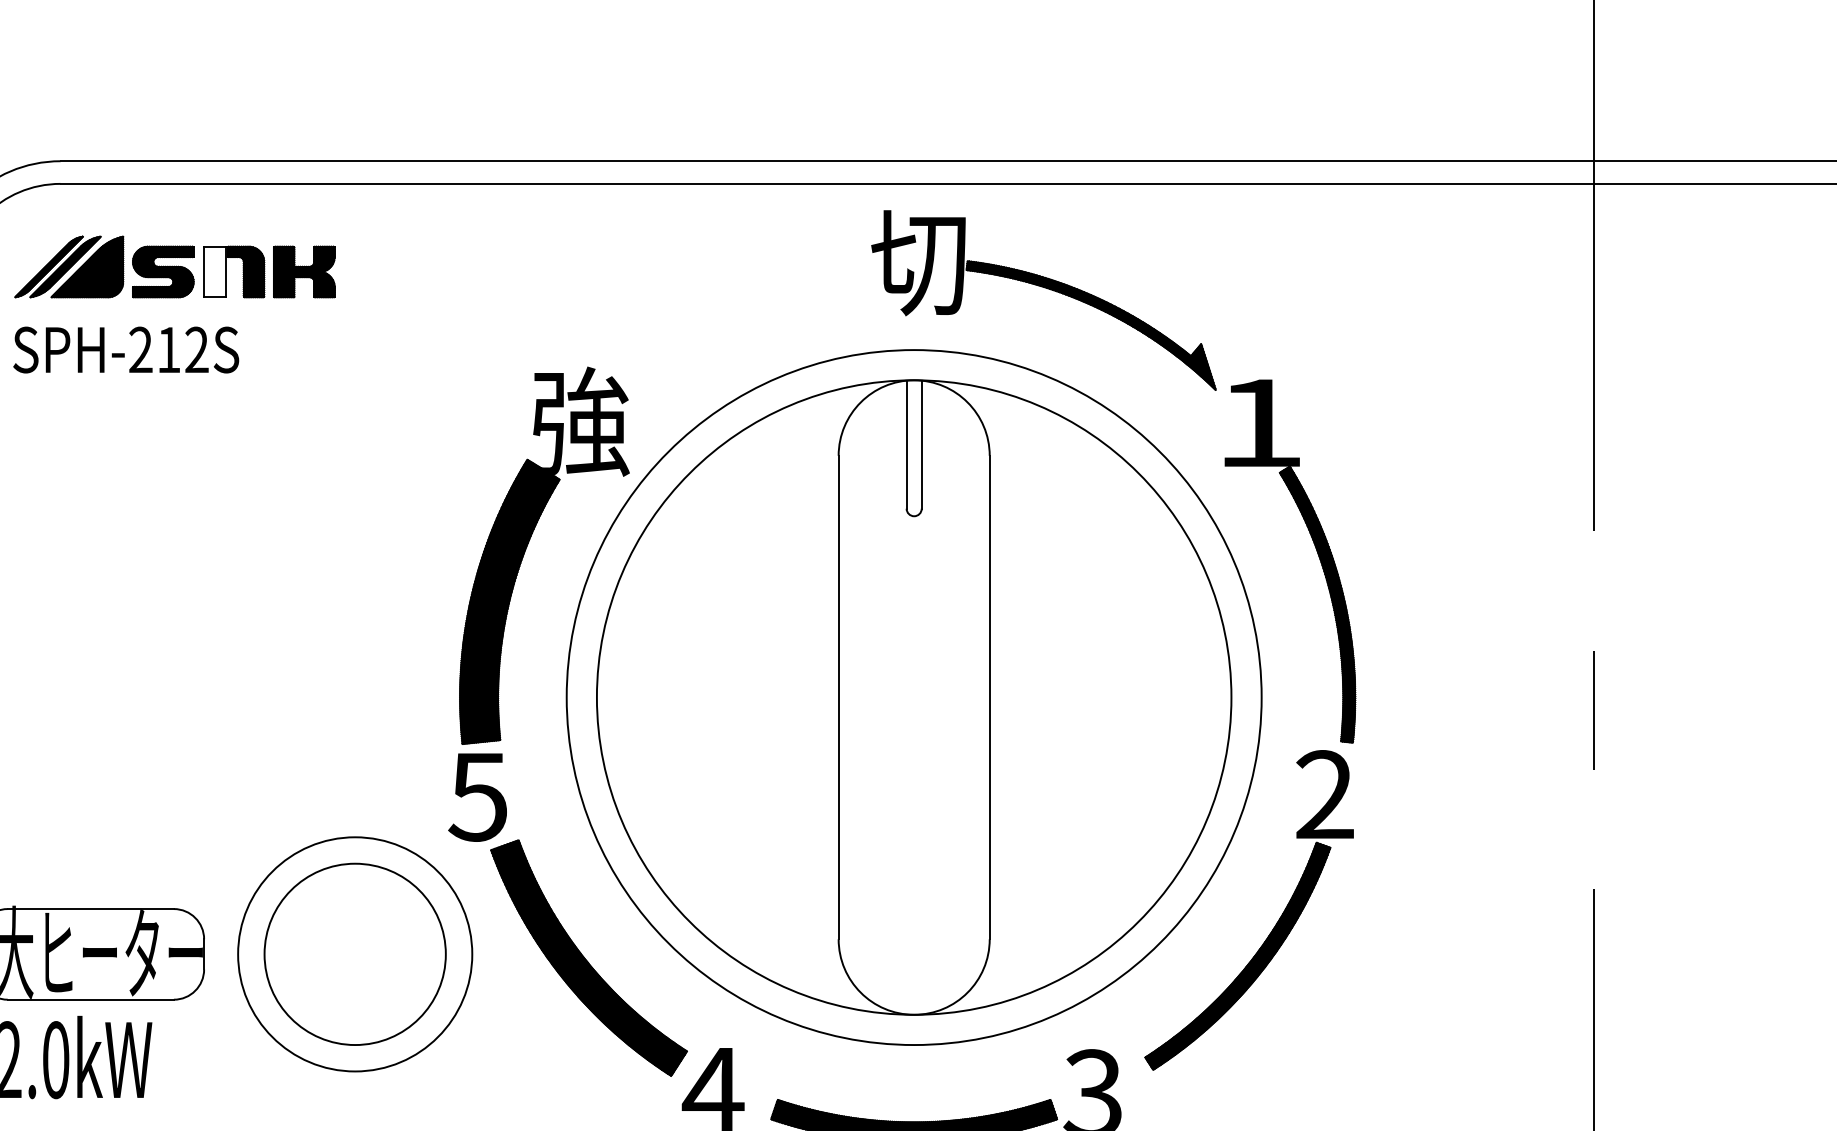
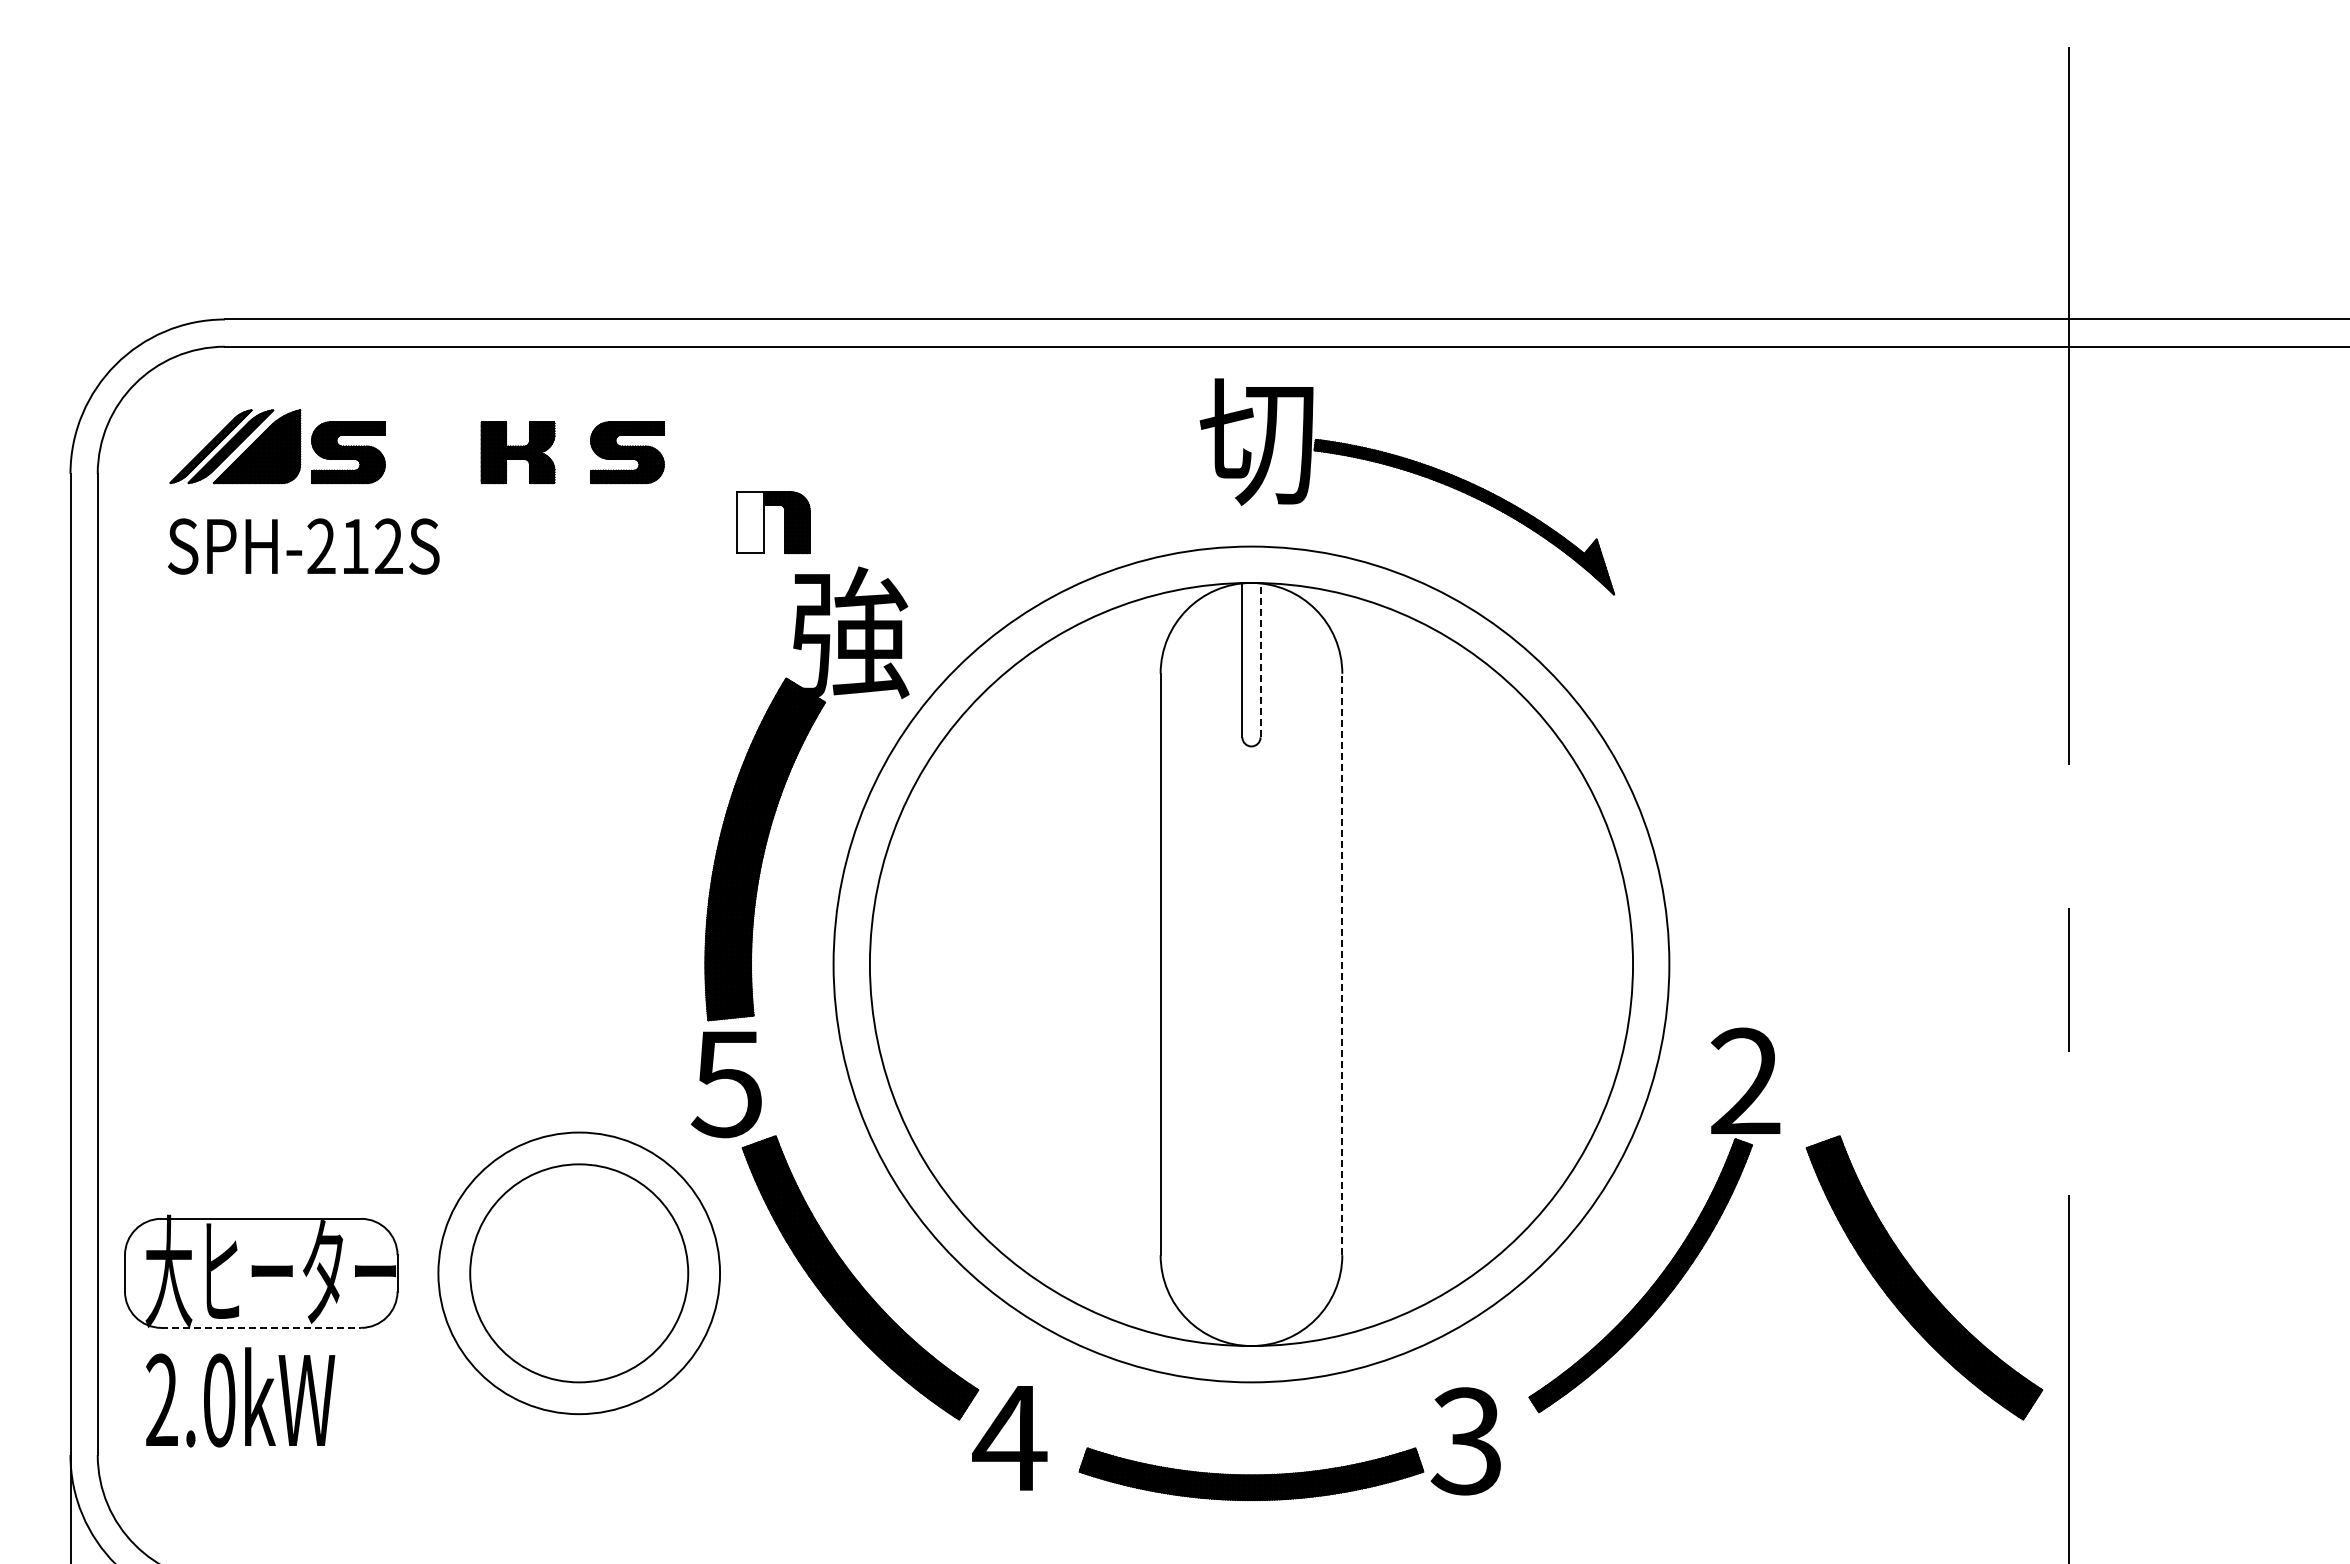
part: (226, 271) -> (764, 522), moved
part: (395, 271) -> (627, 452), added
line: (921, 444) -> (1260, 660), solid -> dashed
part: (1316, 551) -> (1735, 788), removed
line: (989, 697) -> (1342, 964), solid -> dashed
part: (1473, 957) -> (1924, 1277), added
line: (91, 999) -> (261, 1327), solid -> dashed

